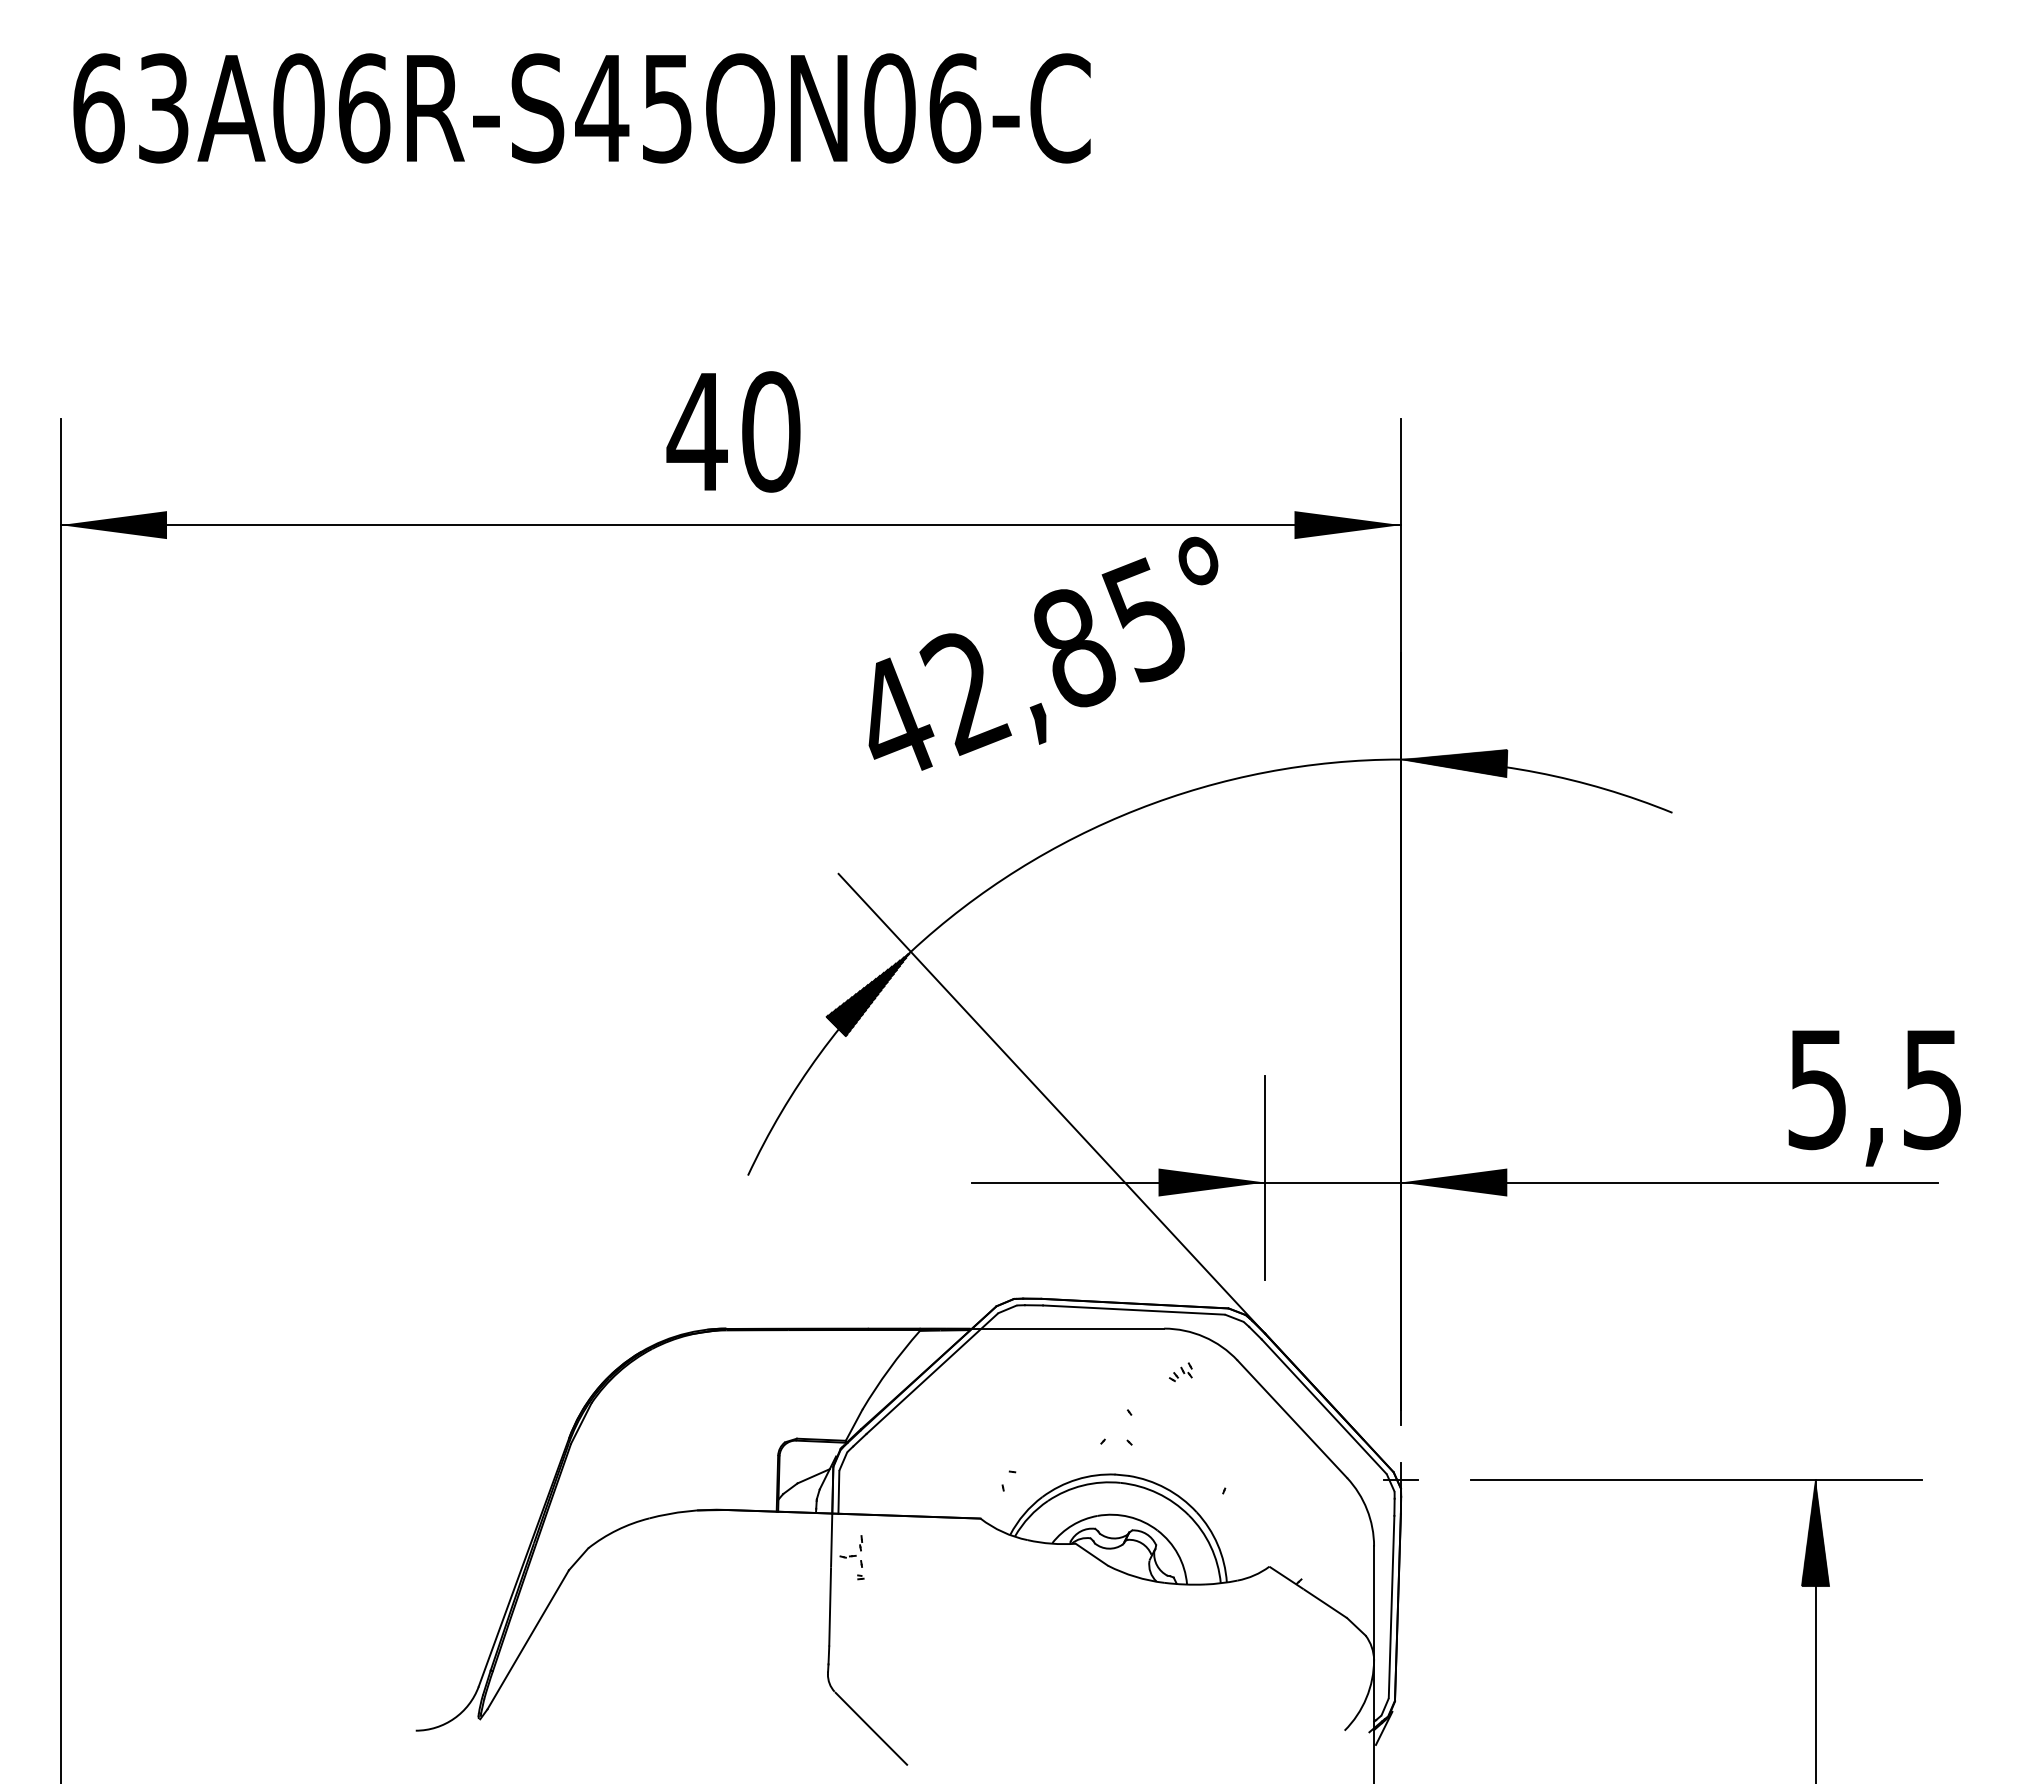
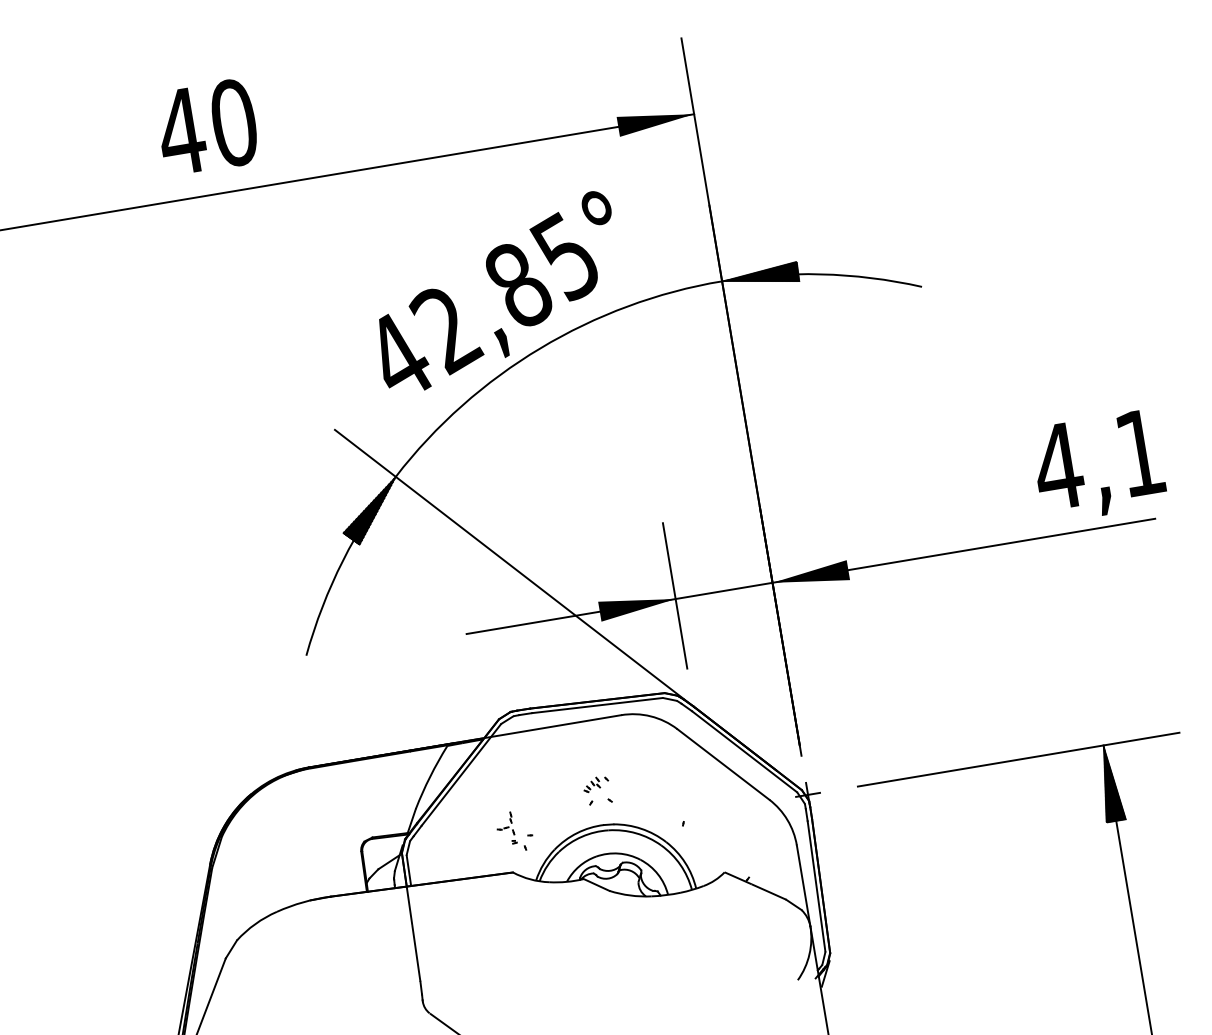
text: (1043, 653) -> (497, 292), moved
text: (1872, 1090) -> (1097, 460), 5,5 -> 4,1
part: (1180, 1372) -> (591, 785), moved
part: (851, 1557) -> (505, 828), moved

